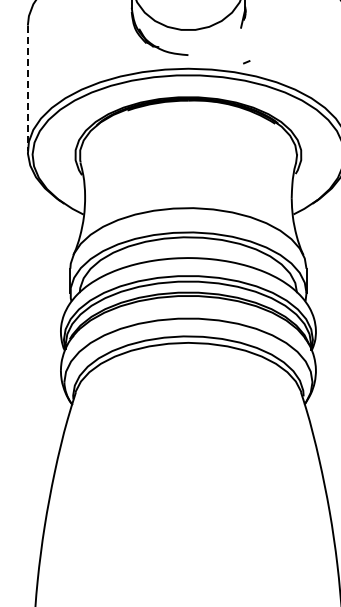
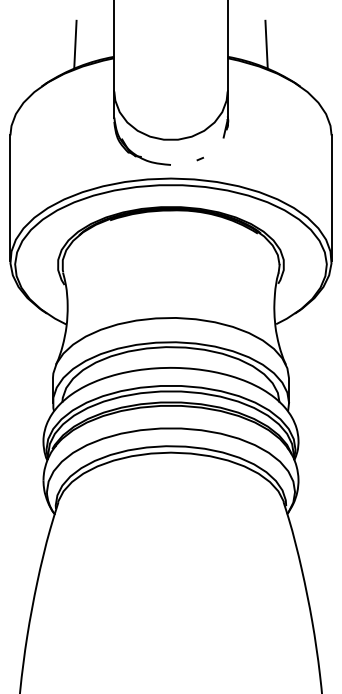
line: (245, 61) -> (199, 158), moved
line: (27, 88) -> (10, 198), dashed -> solid

